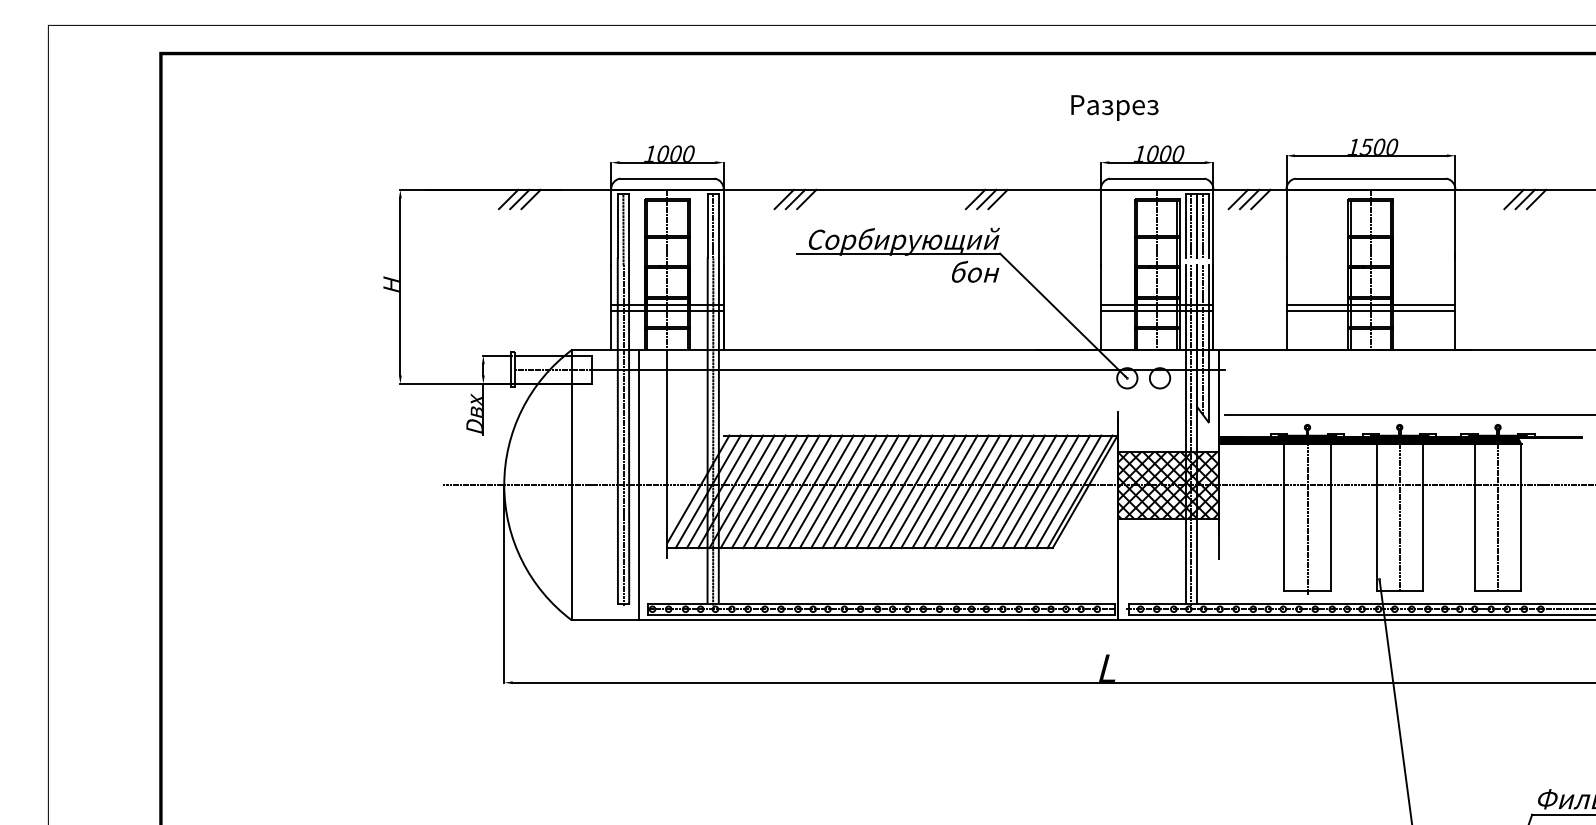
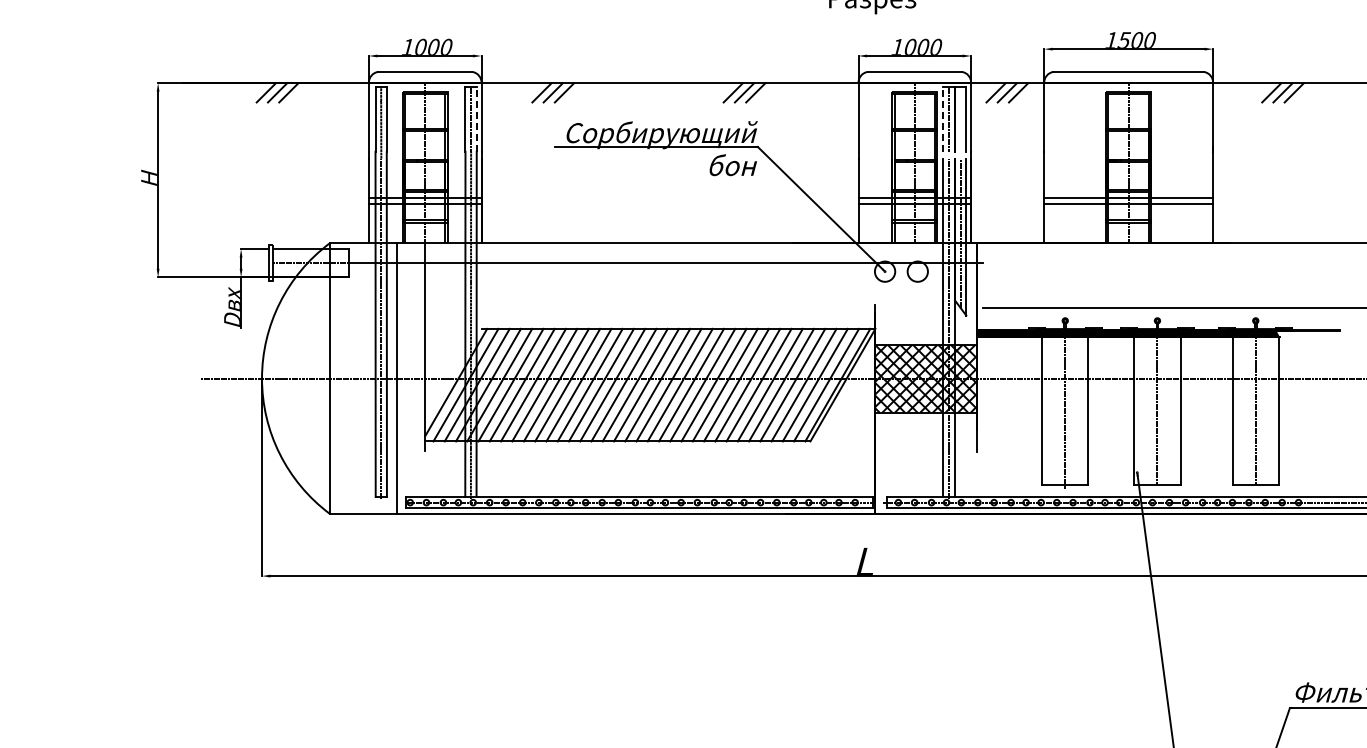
line: (718, 225) -> (476, 118), solid -> dashed
line: (1185, 225) -> (943, 118), solid -> dashed
line: (1202, 225) -> (960, 118), removed

